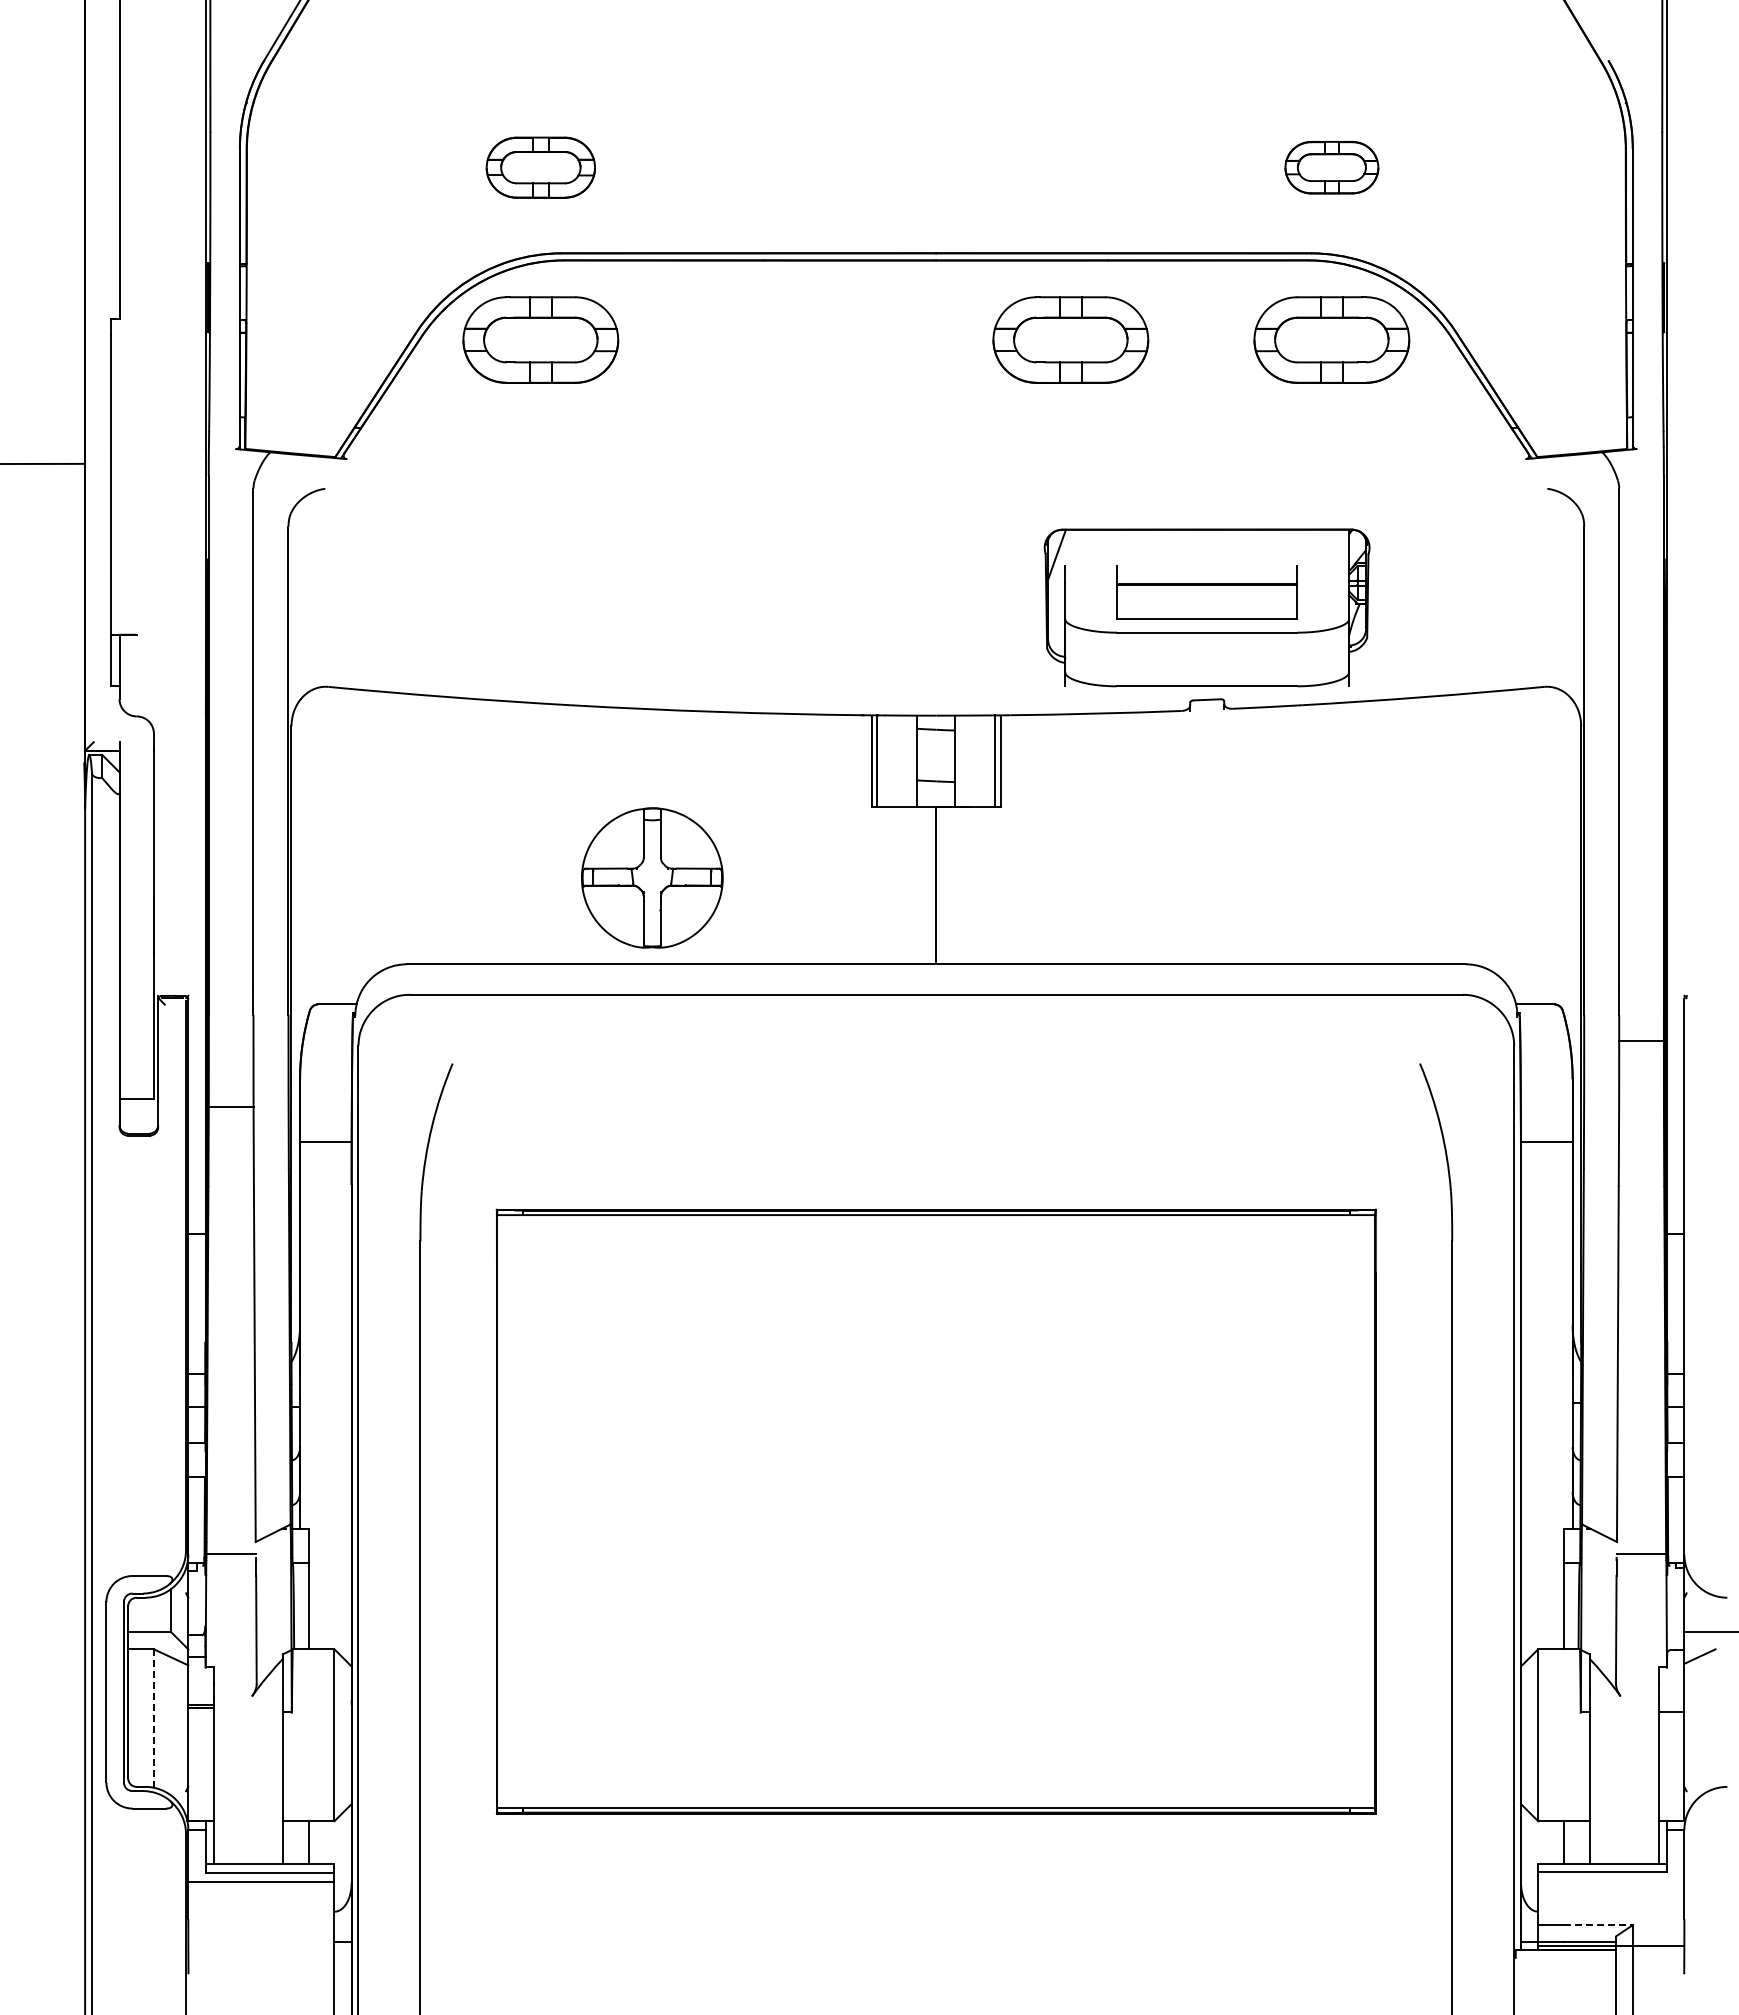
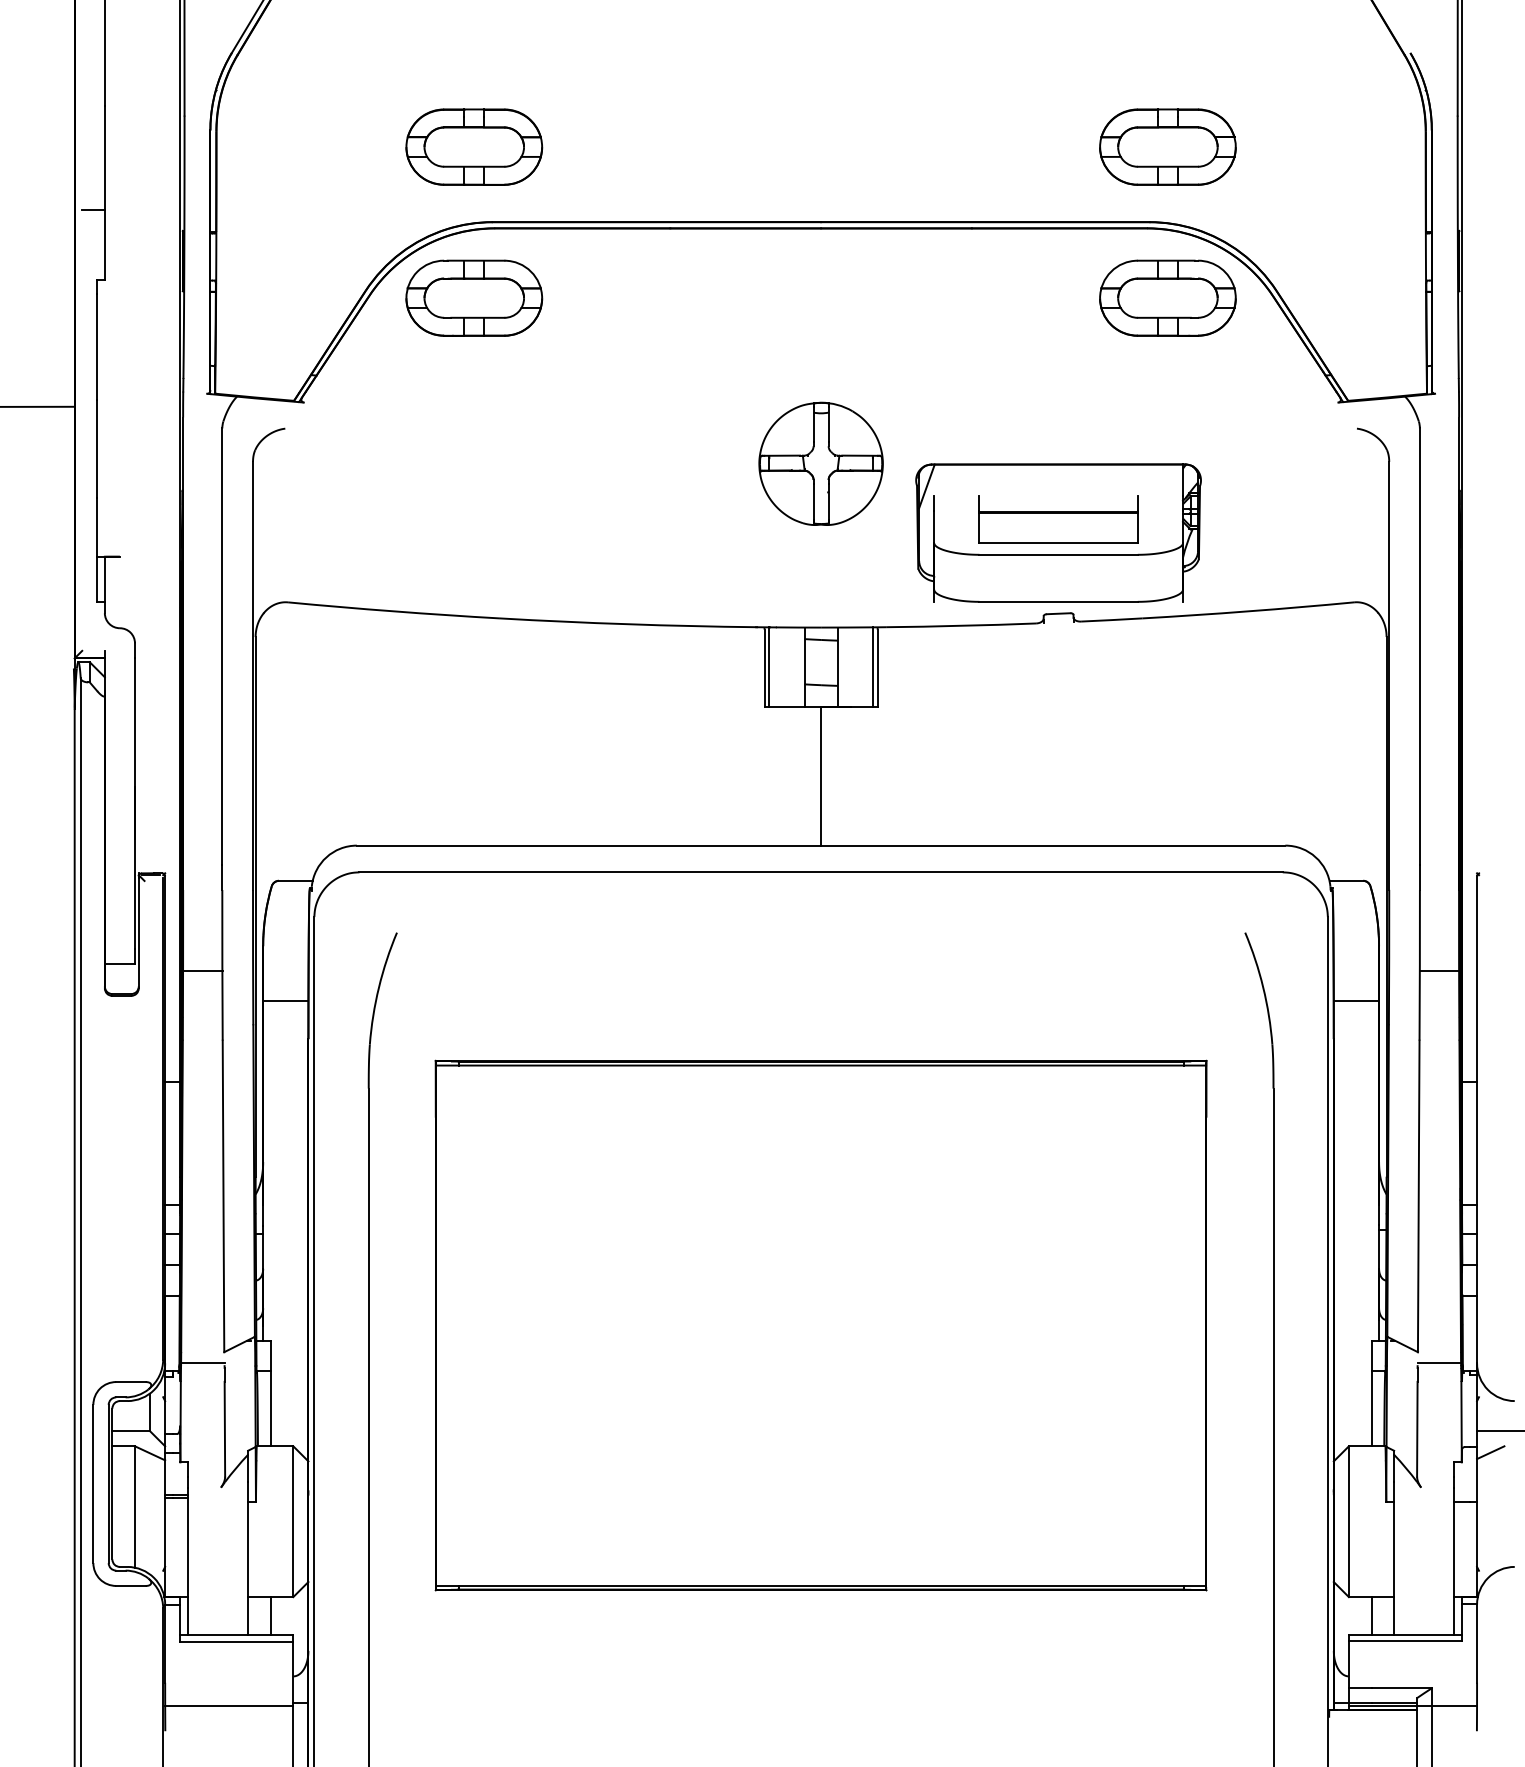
part: (540, 167) -> (473, 146), size x1.43
part: (1331, 167) -> (1167, 146), size x1.67
line: (106, 239) -> (93, 210), added
part: (1070, 339) -> (938, 297), removed
part: (652, 877) -> (821, 463), moved
line: (1641, 1041) -> (1439, 971), moved
line: (153, 1719) -> (134, 1507), dashed -> solid
line: (261, 1881) -> (229, 1706), moved
line: (1598, 1925) -> (1401, 1688), dashed -> solid

